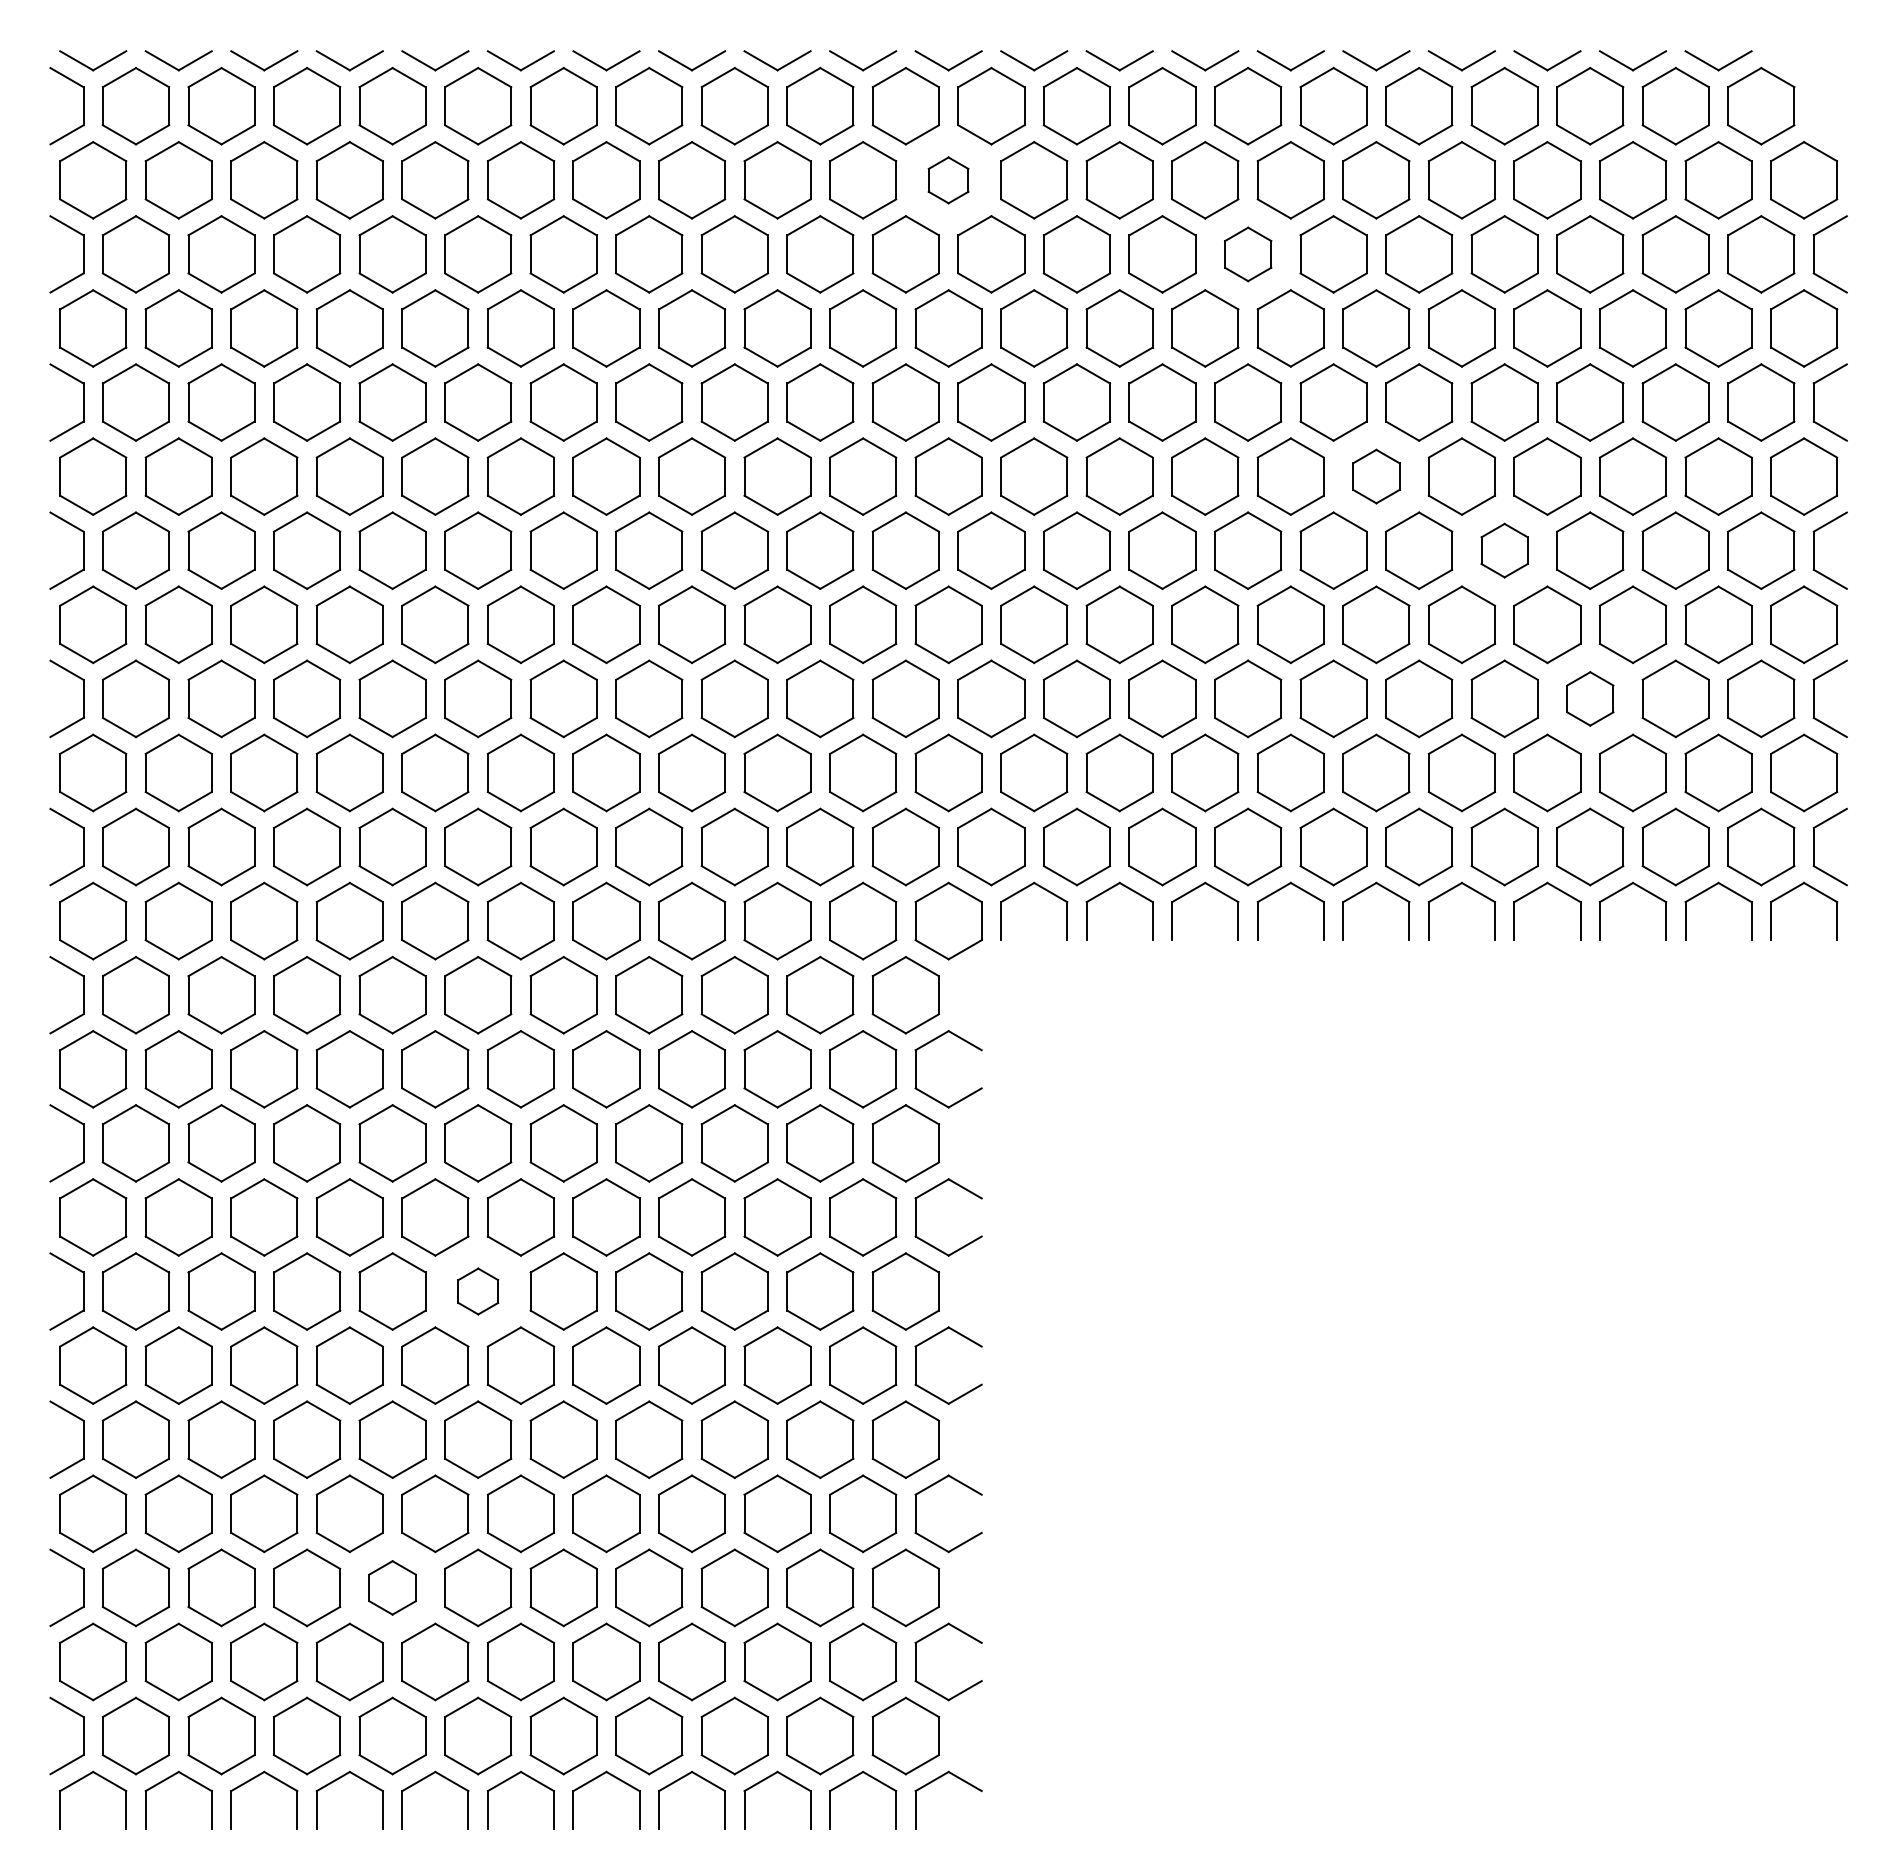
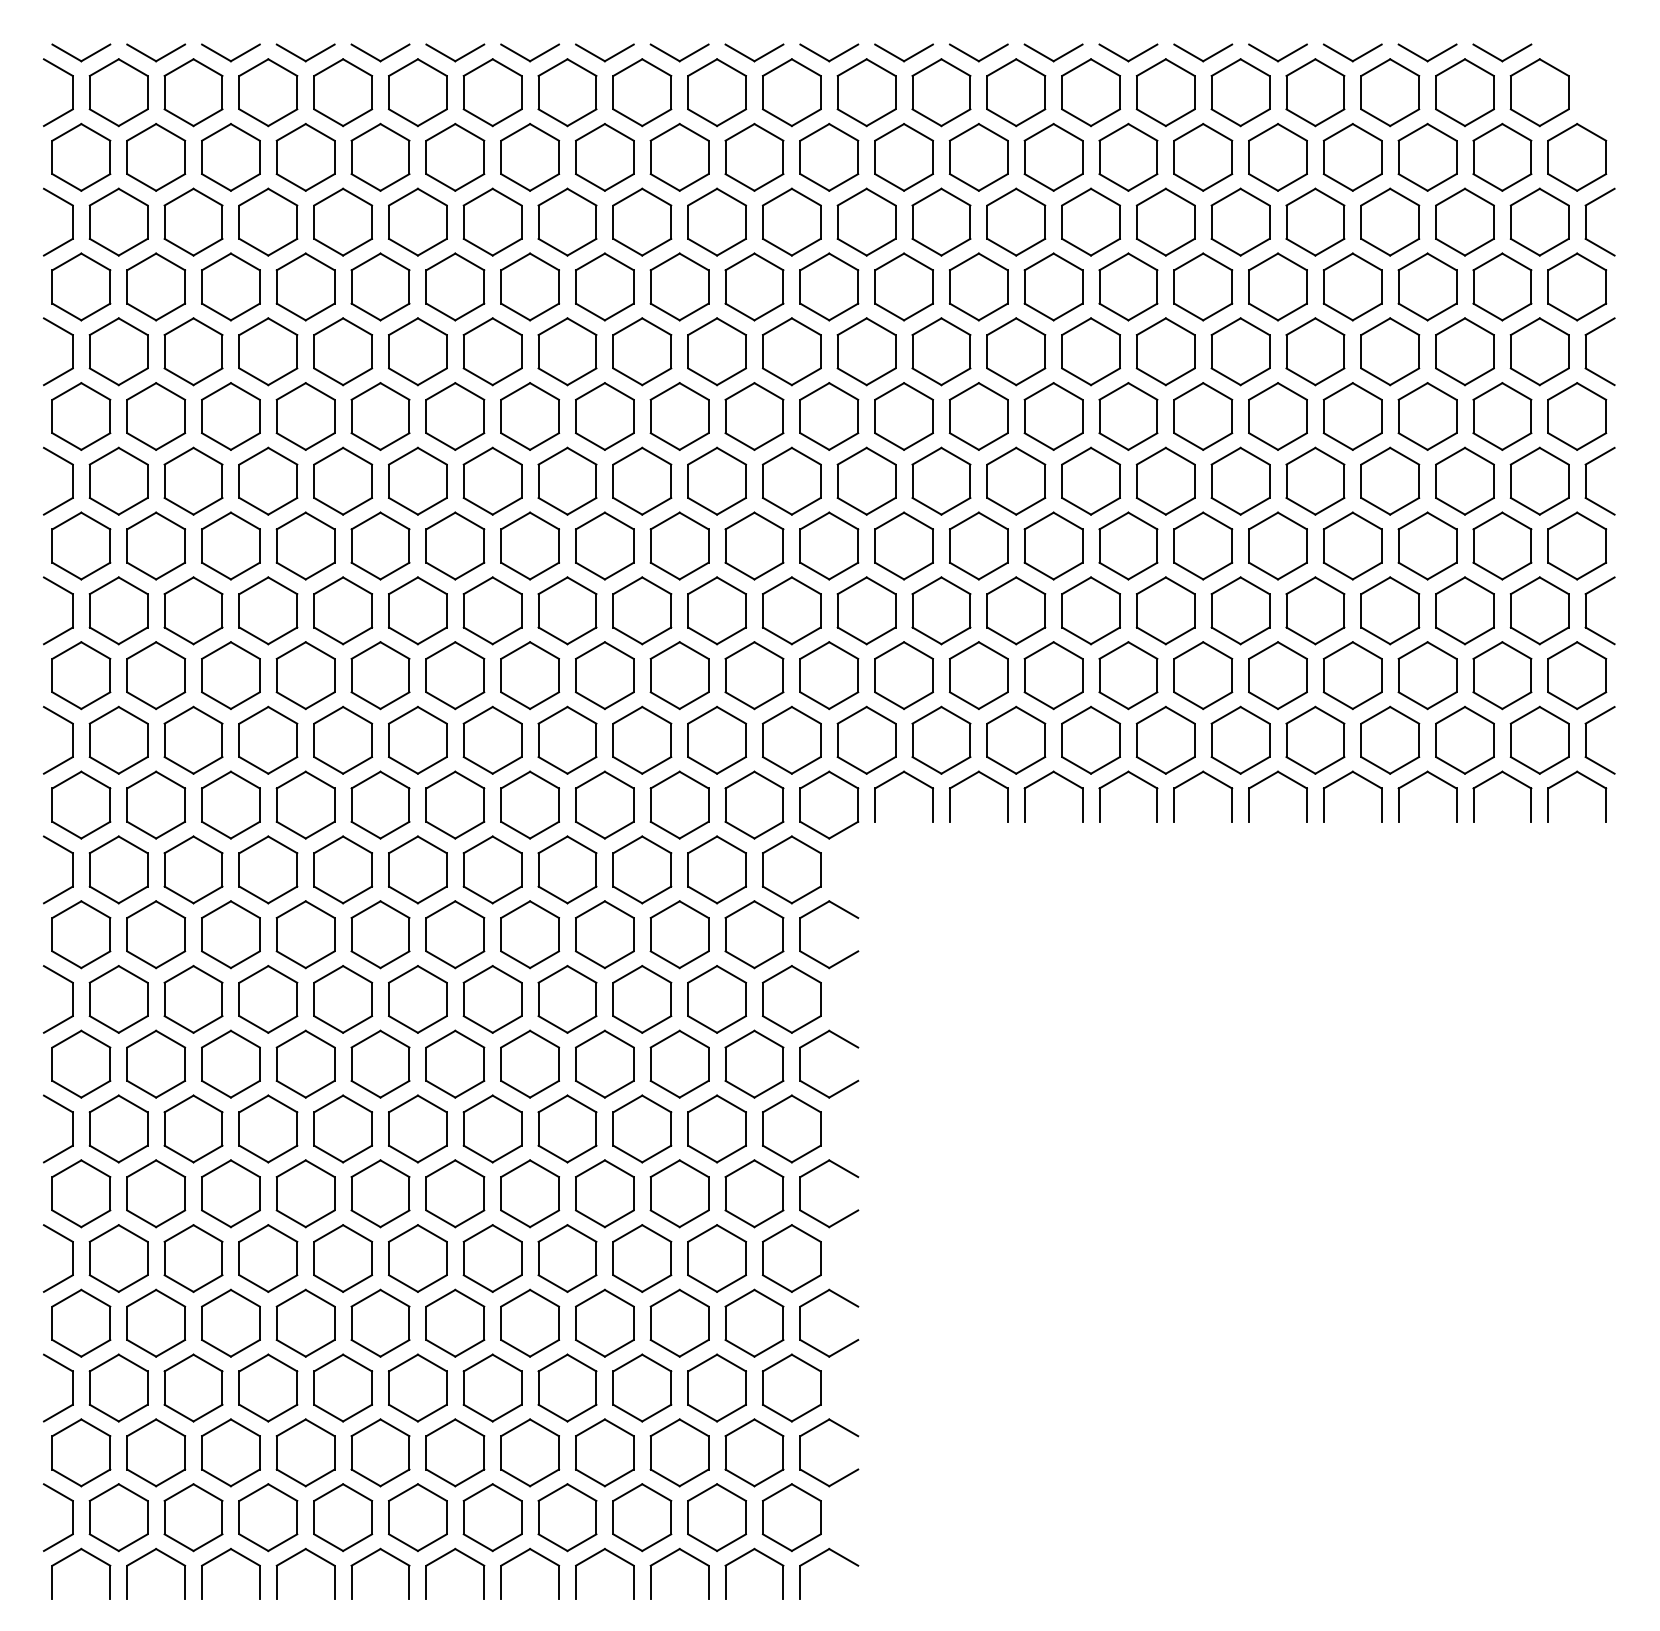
part: (948, 180) -> (829, 157), size x1.67
part: (1248, 254) -> (1091, 222), size x1.43
part: (1376, 476) -> (1203, 416), size x1.43
part: (1504, 550) -> (1315, 481), size x1.43
part: (1590, 698) -> (1390, 610), size x1.43
part: (478, 1291) -> (418, 1128), size x1.67
part: (392, 1587) -> (343, 1387), size x1.43

